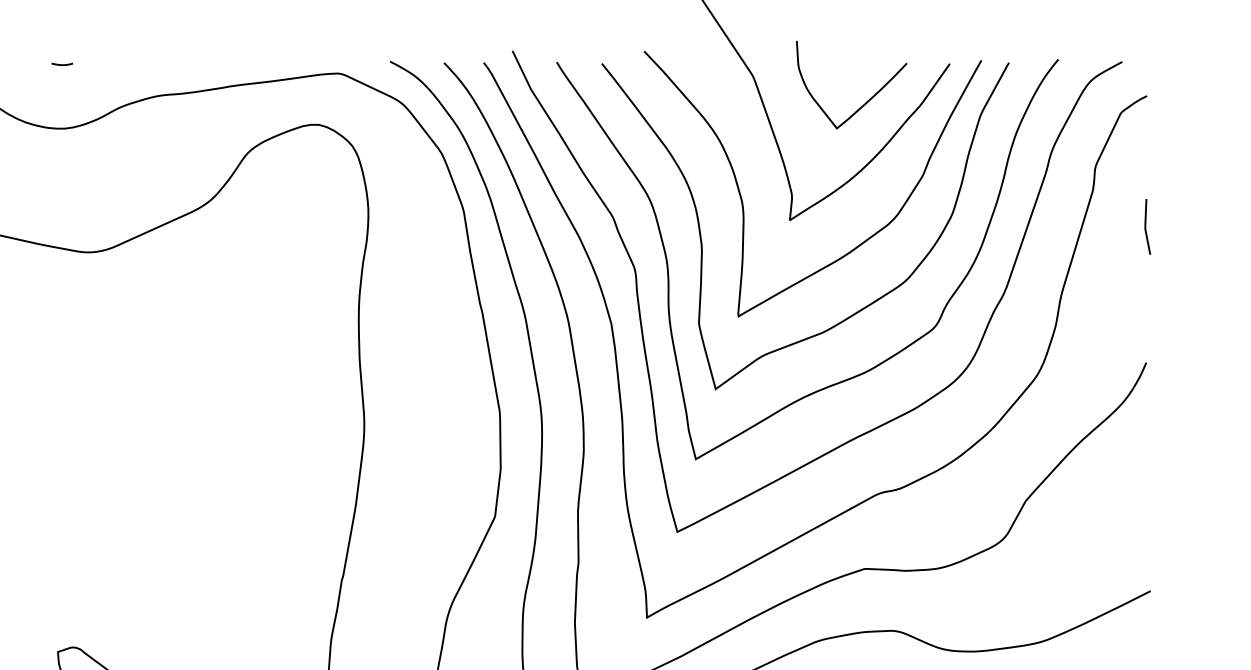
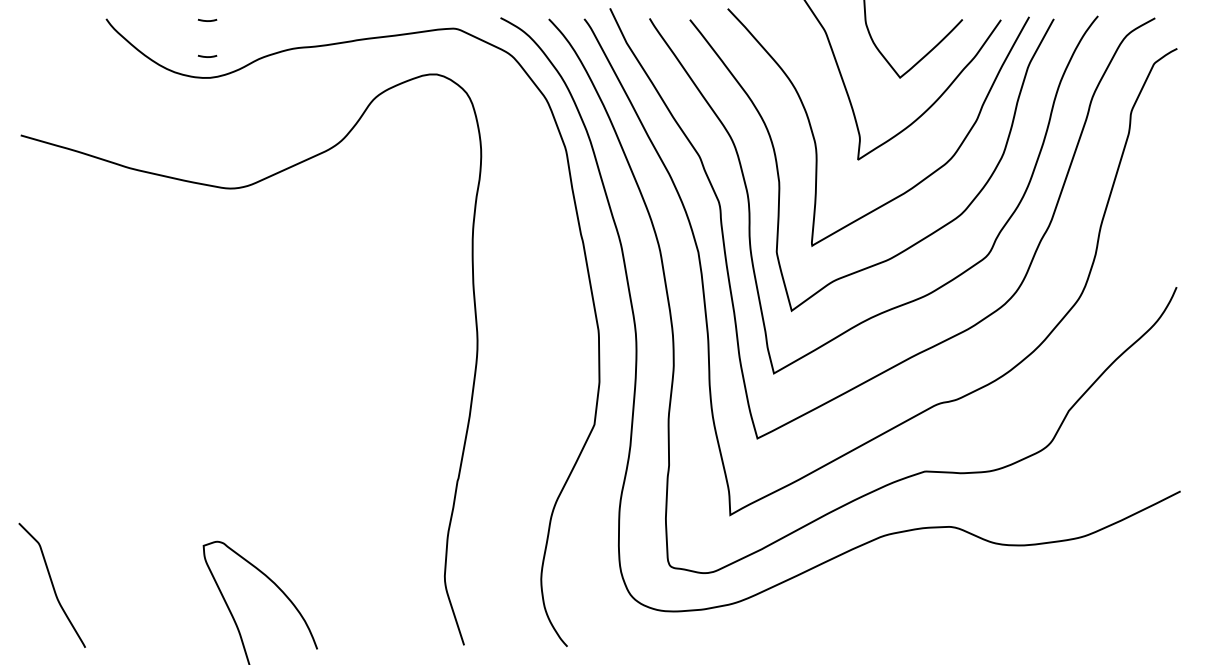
curve: (62, 104) -> (207, 56), added
curve: (1146, 226) -> (1176, 165), removed

